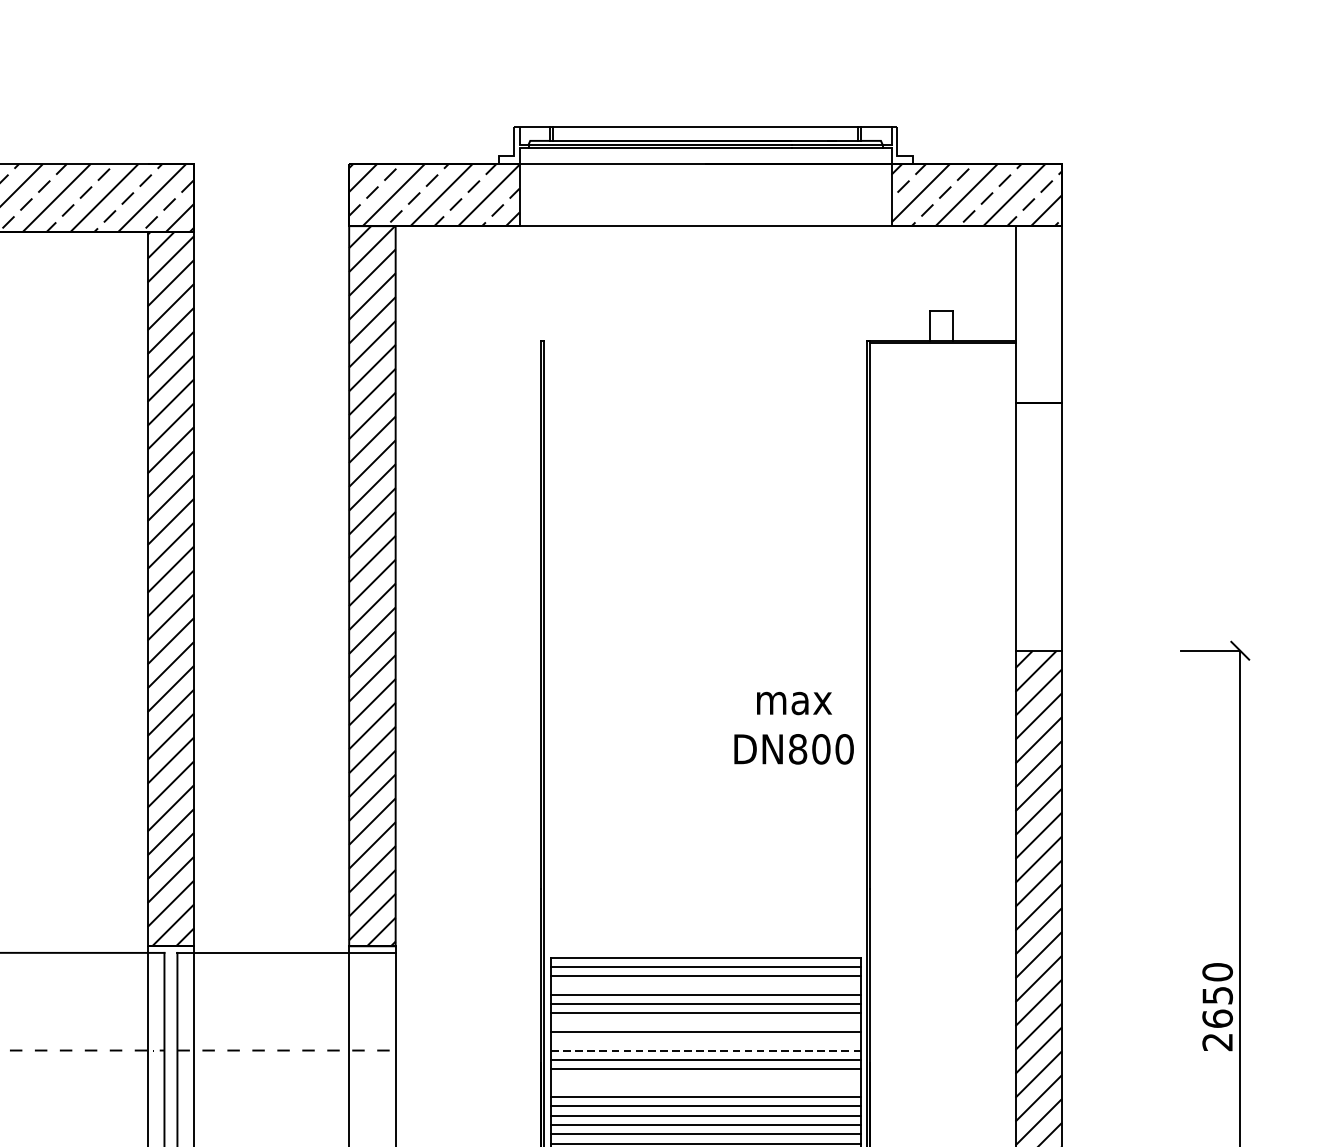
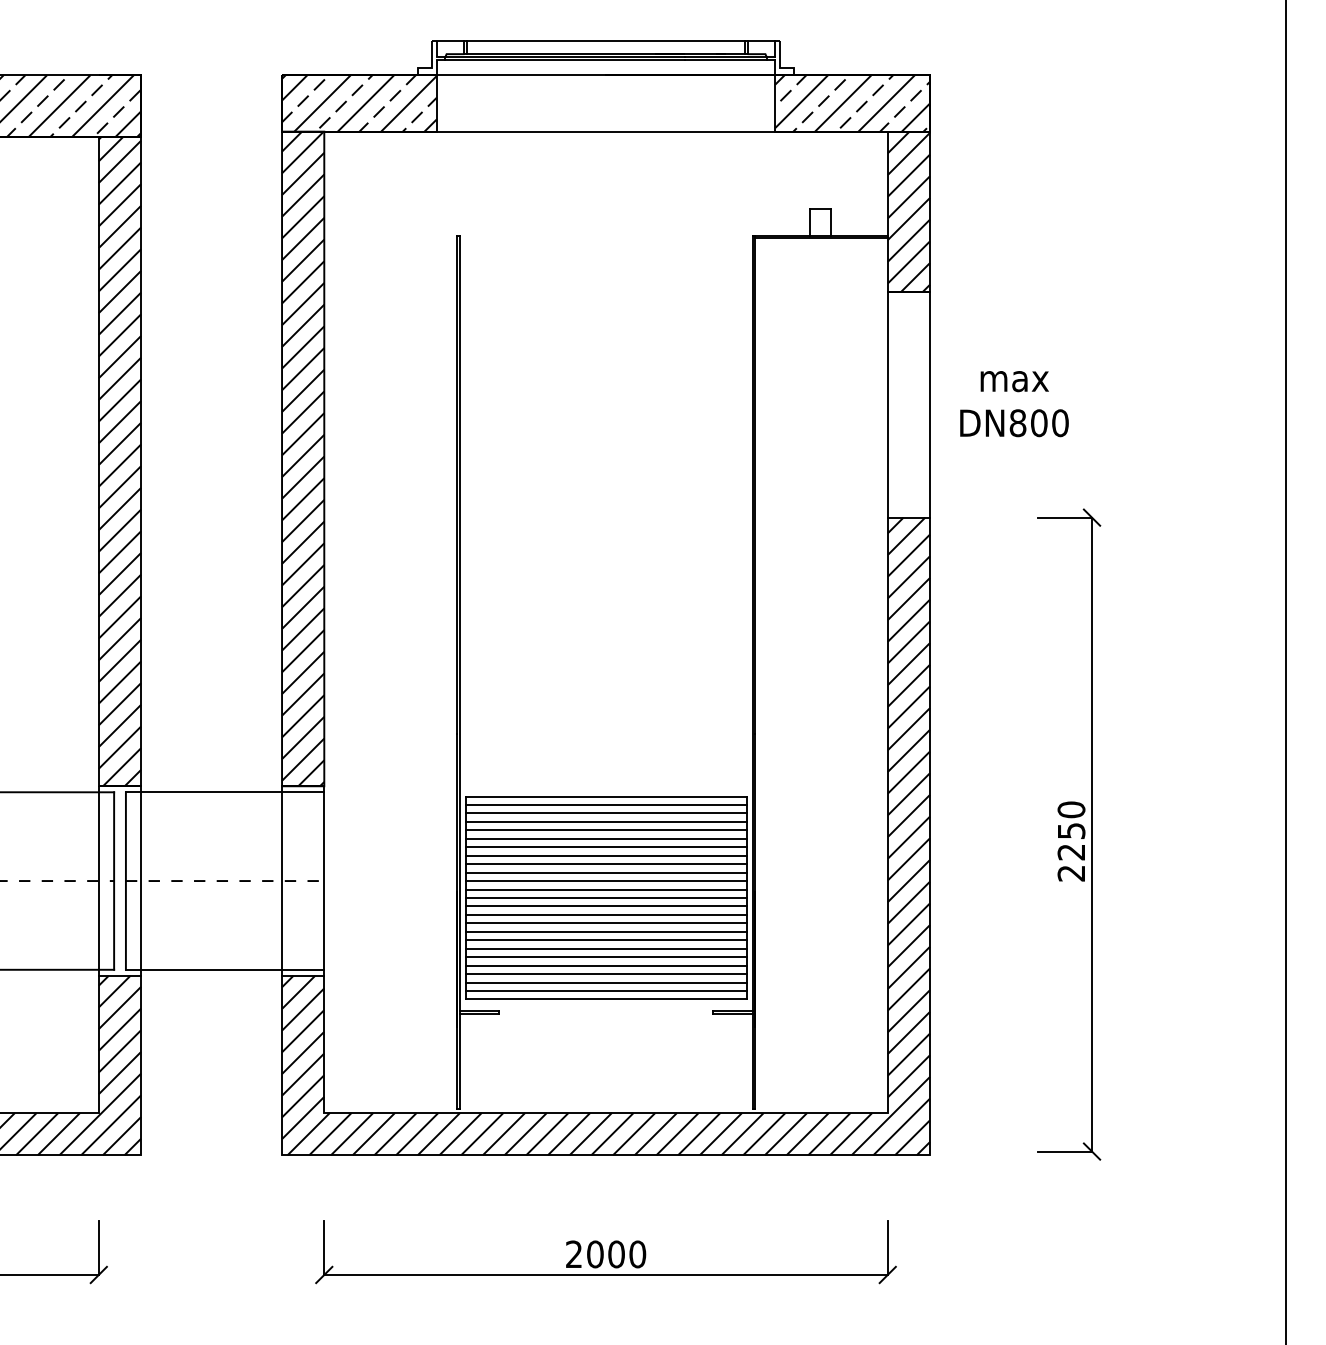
hatch: (1038, 313) -> (908, 211), added
text: (794, 728) -> (1014, 404), moved
line: (706, 985) -> (606, 821), added
text: (1217, 1018) -> (1071, 851), 2650 -> 2250
line: (706, 1022) -> (606, 855), added
line: (706, 1041) -> (606, 872), added
line: (706, 1051) -> (606, 881), dashed -> solid
line: (706, 1078) -> (606, 906), added
line: (706, 1087) -> (606, 914), added

